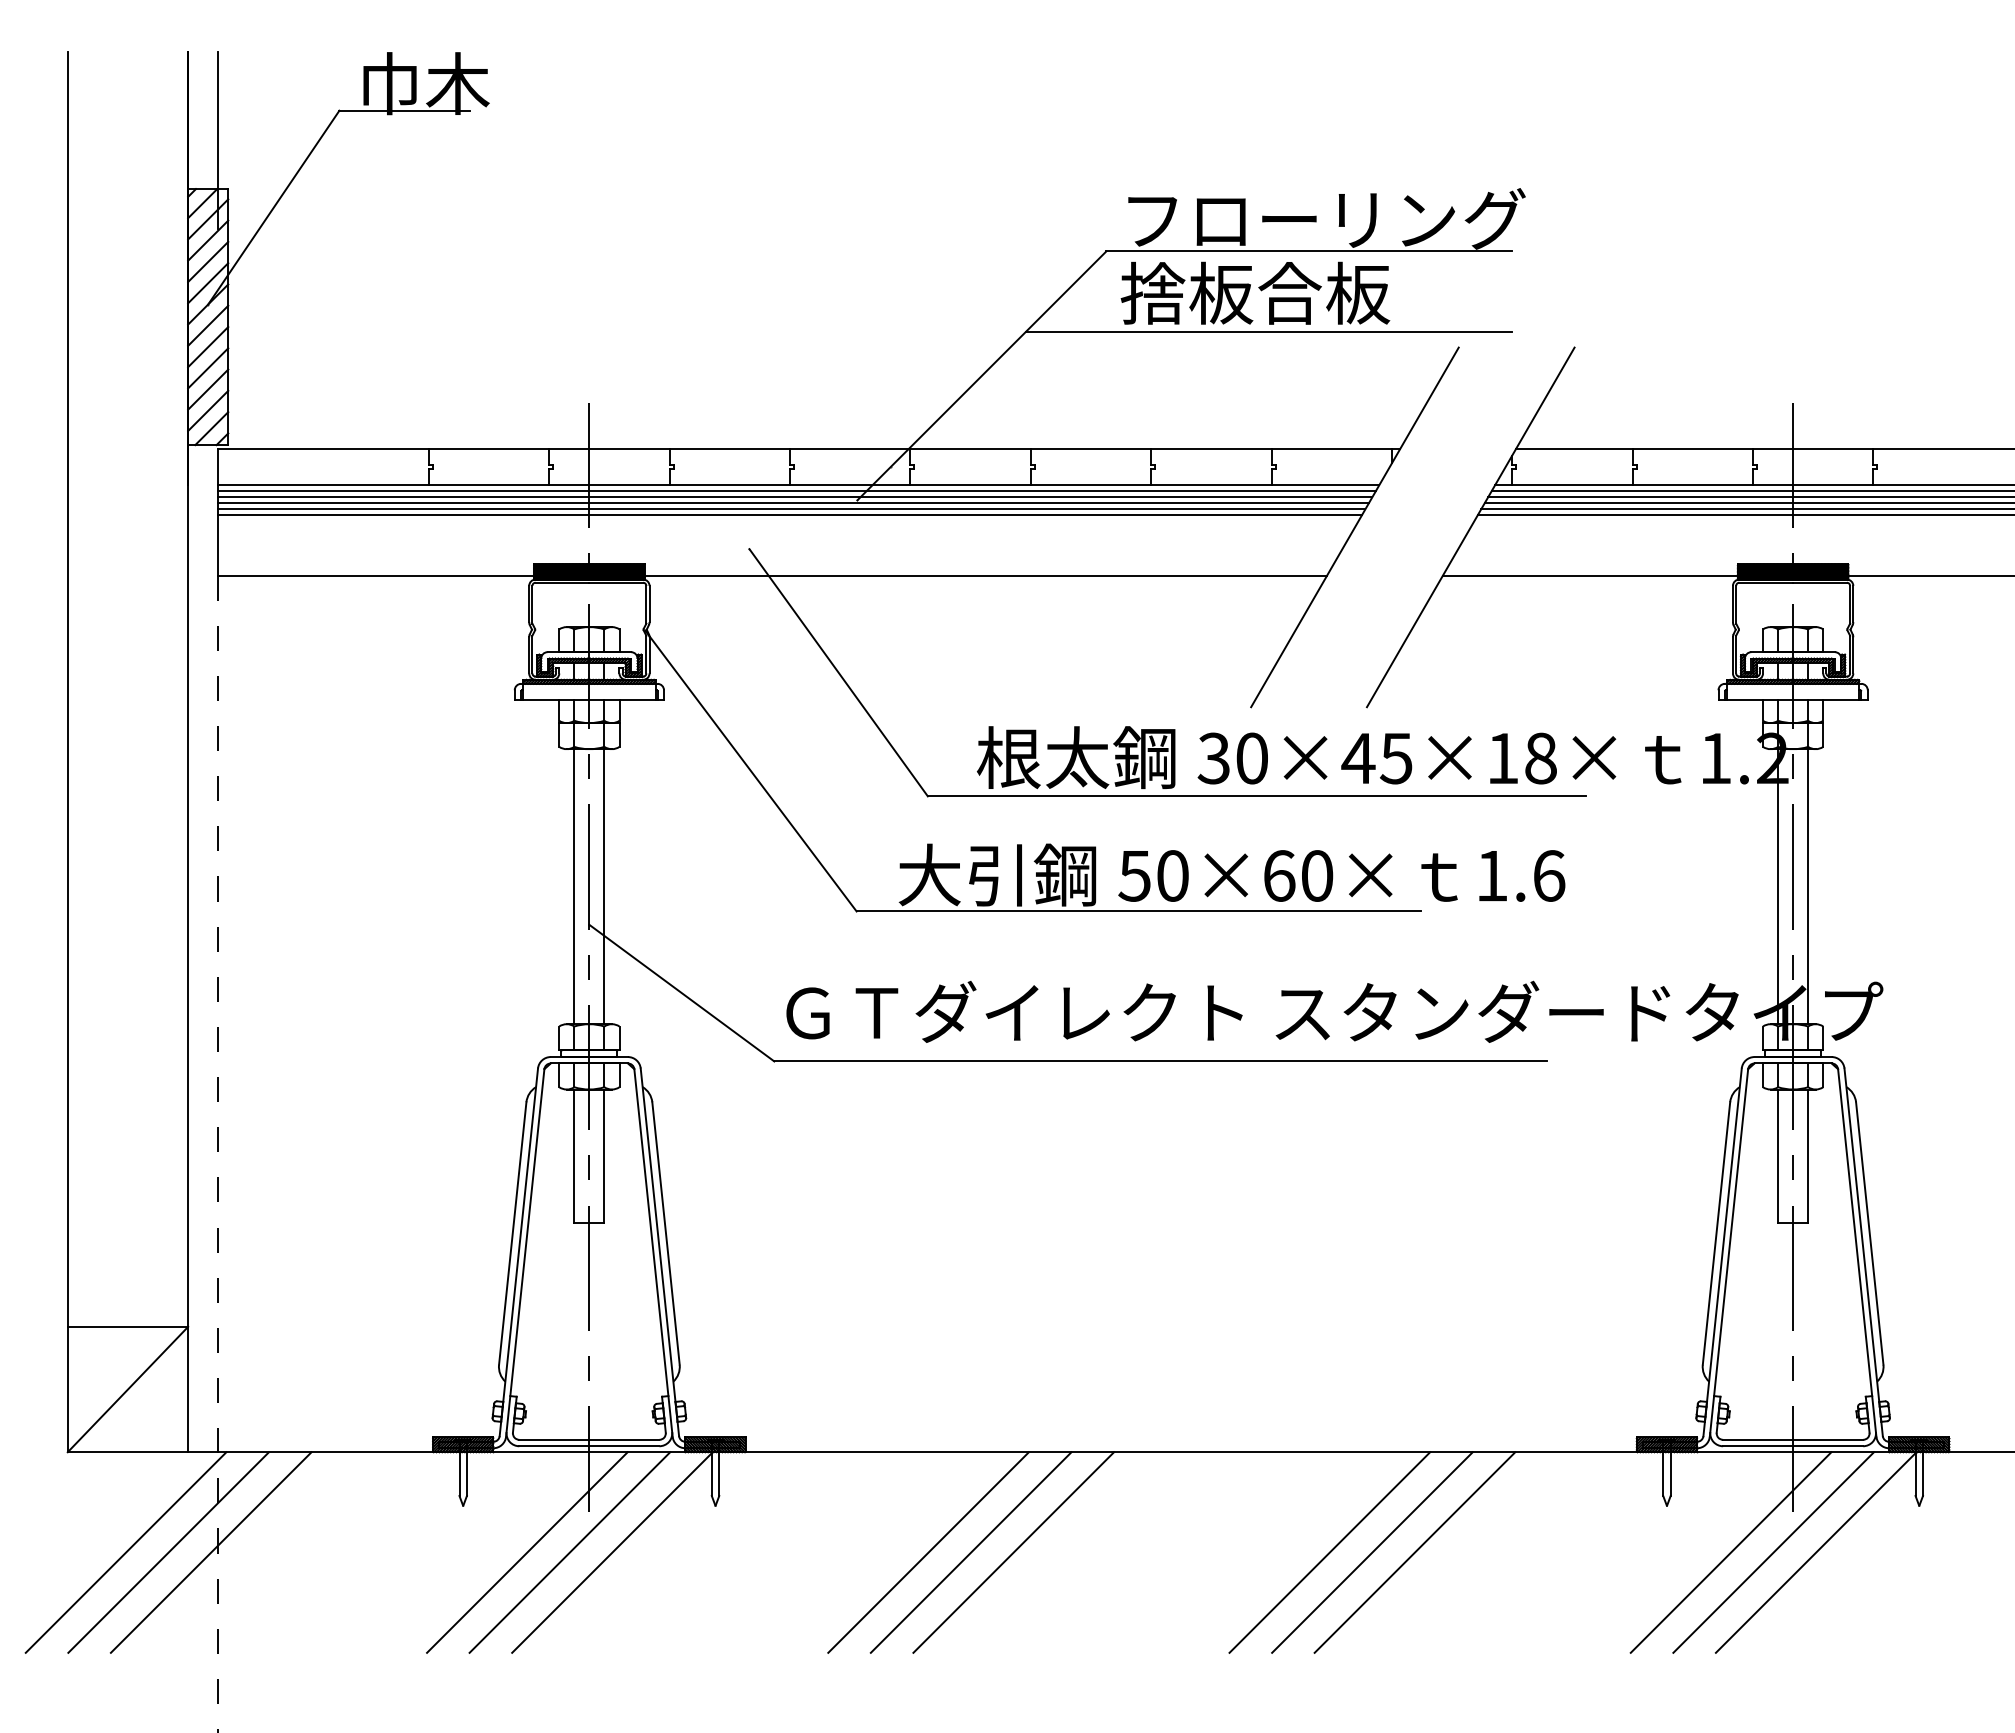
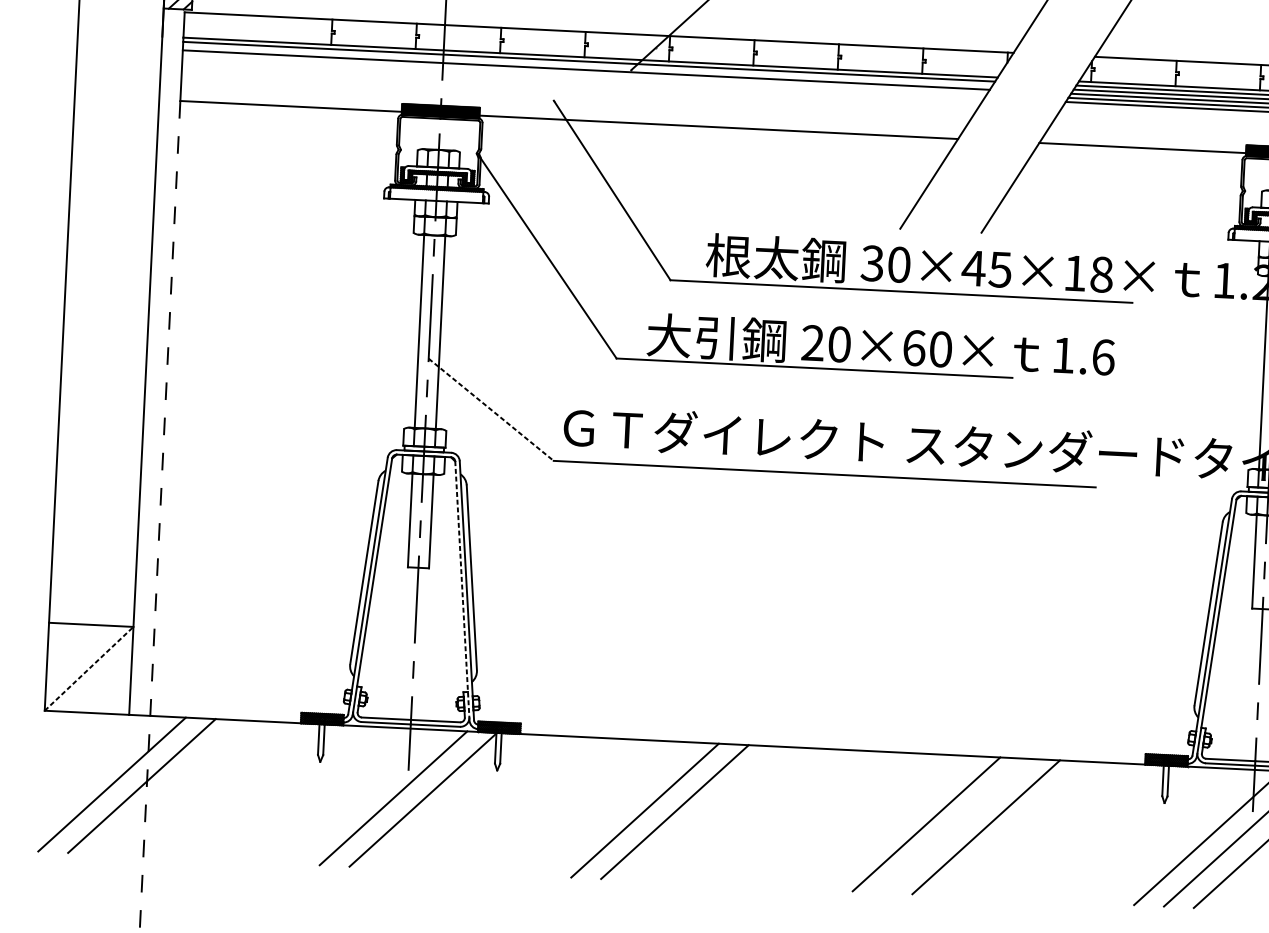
line: (795, 497) -> (587, 66), removed
line: (791, 509) -> (584, 74), removed
line: (789, 515) -> (583, 78), removed
text: (1134, 875) -> (812, 342), 50×60× -> 20×60×
line: (681, 993) -> (490, 410), solid -> dashed
line: (653, 1252) -> (462, 590), solid -> dashed
line: (127, 1389) -> (88, 668), solid -> dashed
line: (125, 1552) -> (81, 783), removed
line: (527, 1552) -> (363, 796), removed
line: (1013, 1552) -> (704, 813), removed
line: (1372, 1552) -> (956, 825), removed

